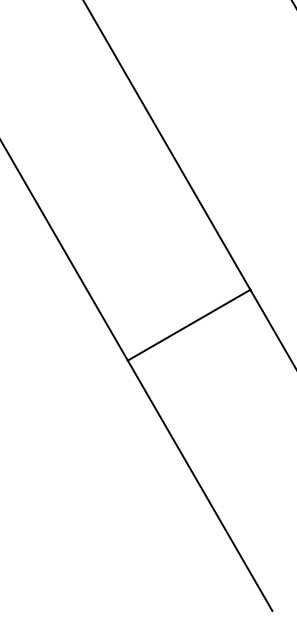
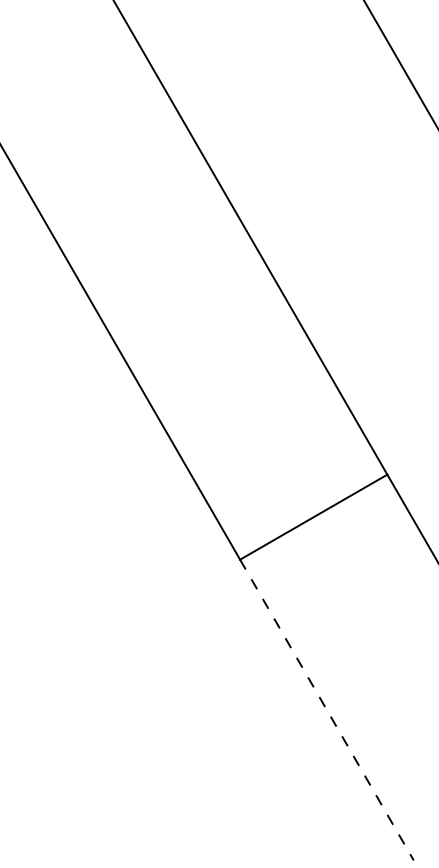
line: (199, 486) -> (326, 710), solid -> dashed

